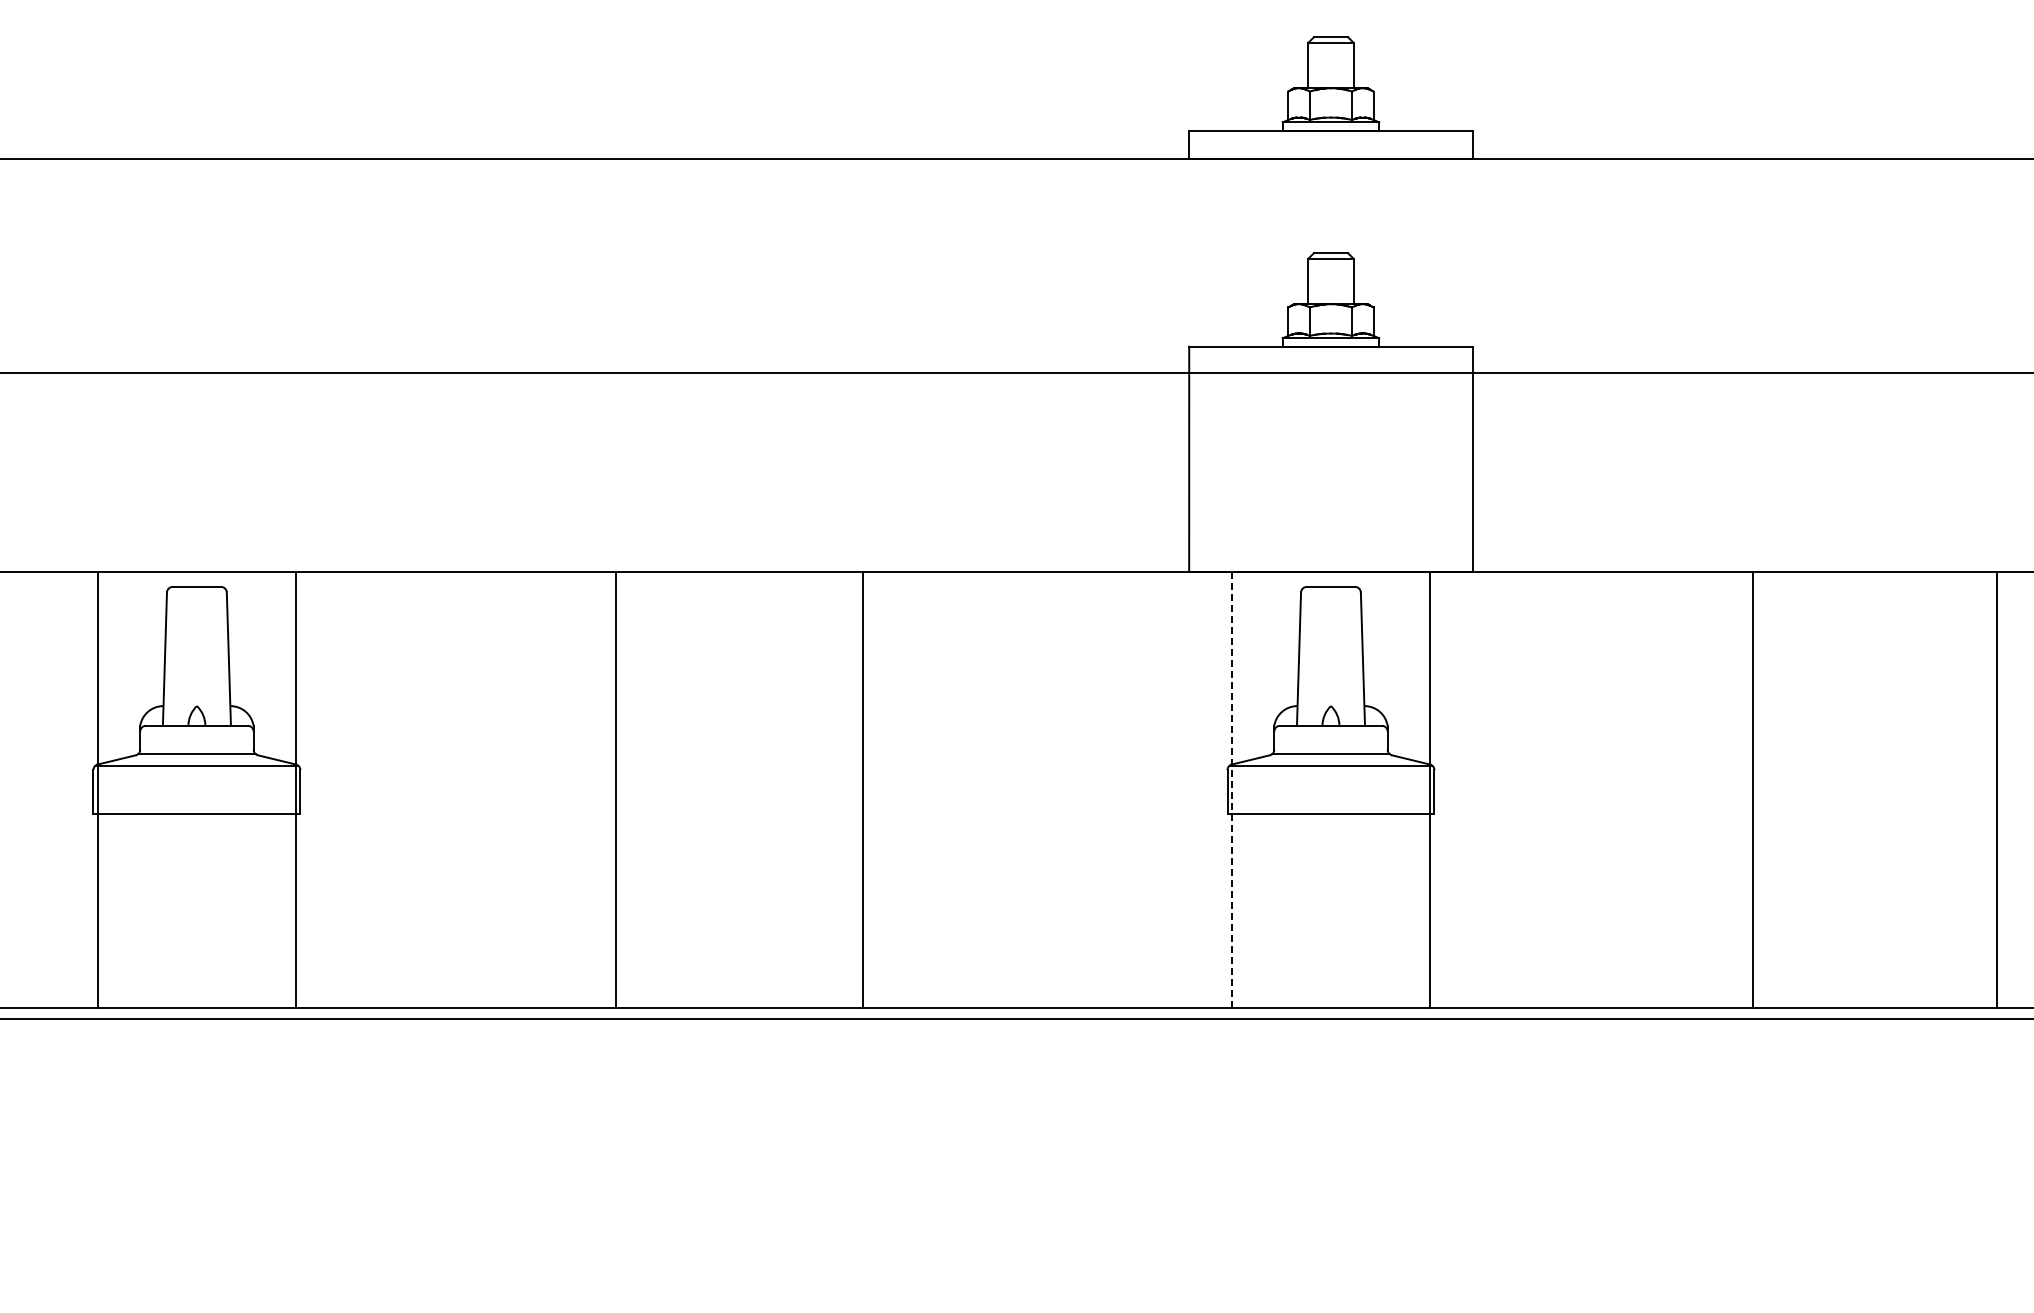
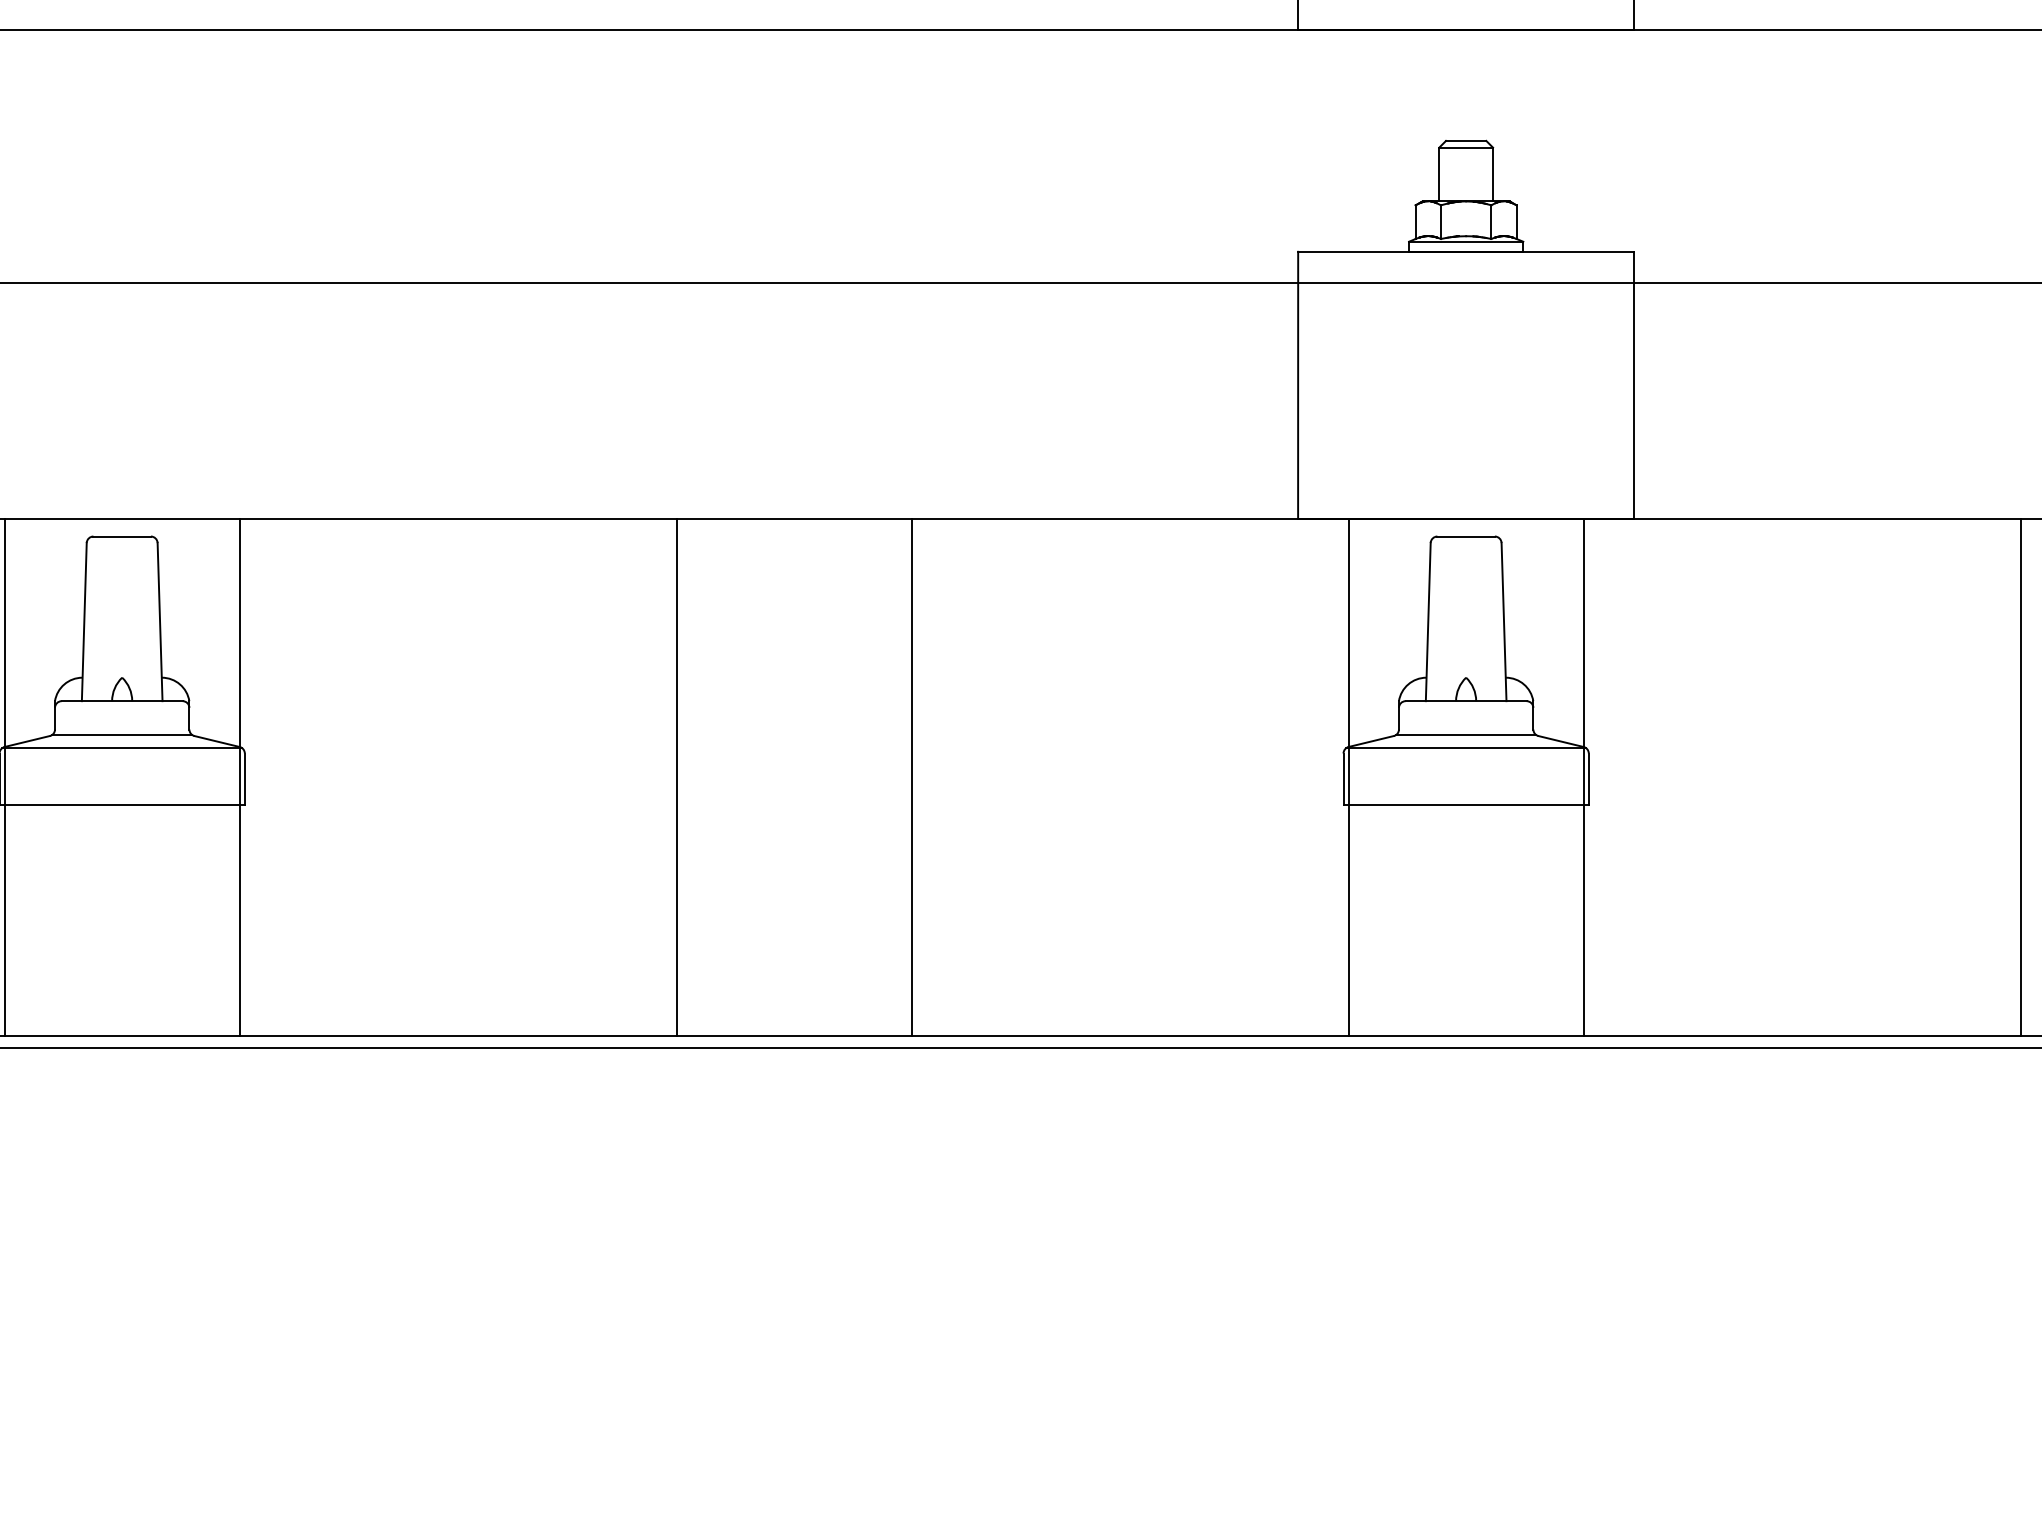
line: (615, 789) -> (676, 776), moved
line: (1231, 789) -> (1348, 776), dashed -> solid
line: (1752, 789) -> (2020, 776), moved

